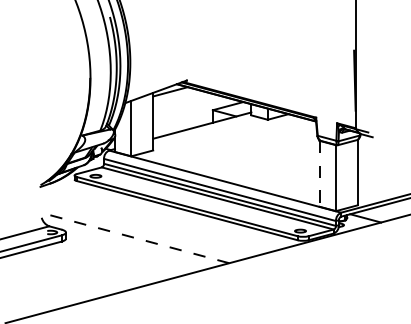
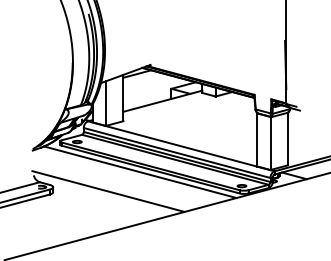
line: (319, 173) -> (257, 139), dashed -> solid
line: (174, 214) -> (140, 172), added
line: (134, 237) -> (108, 191), dashed -> solid

